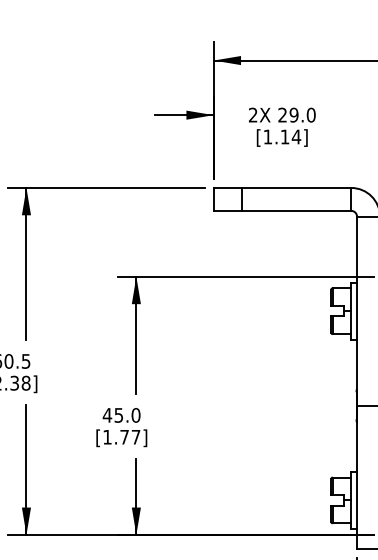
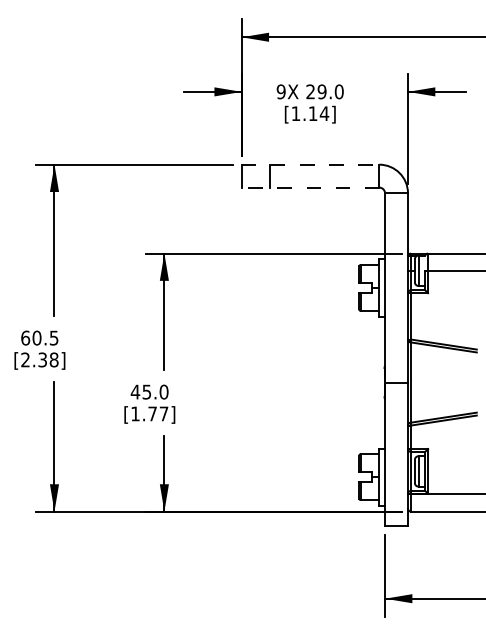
text: (252, 114) -> (280, 91), 2X -> 9X
line: (282, 187) -> (310, 164), solid -> dashed
line: (282, 210) -> (310, 187), solid -> dashed

